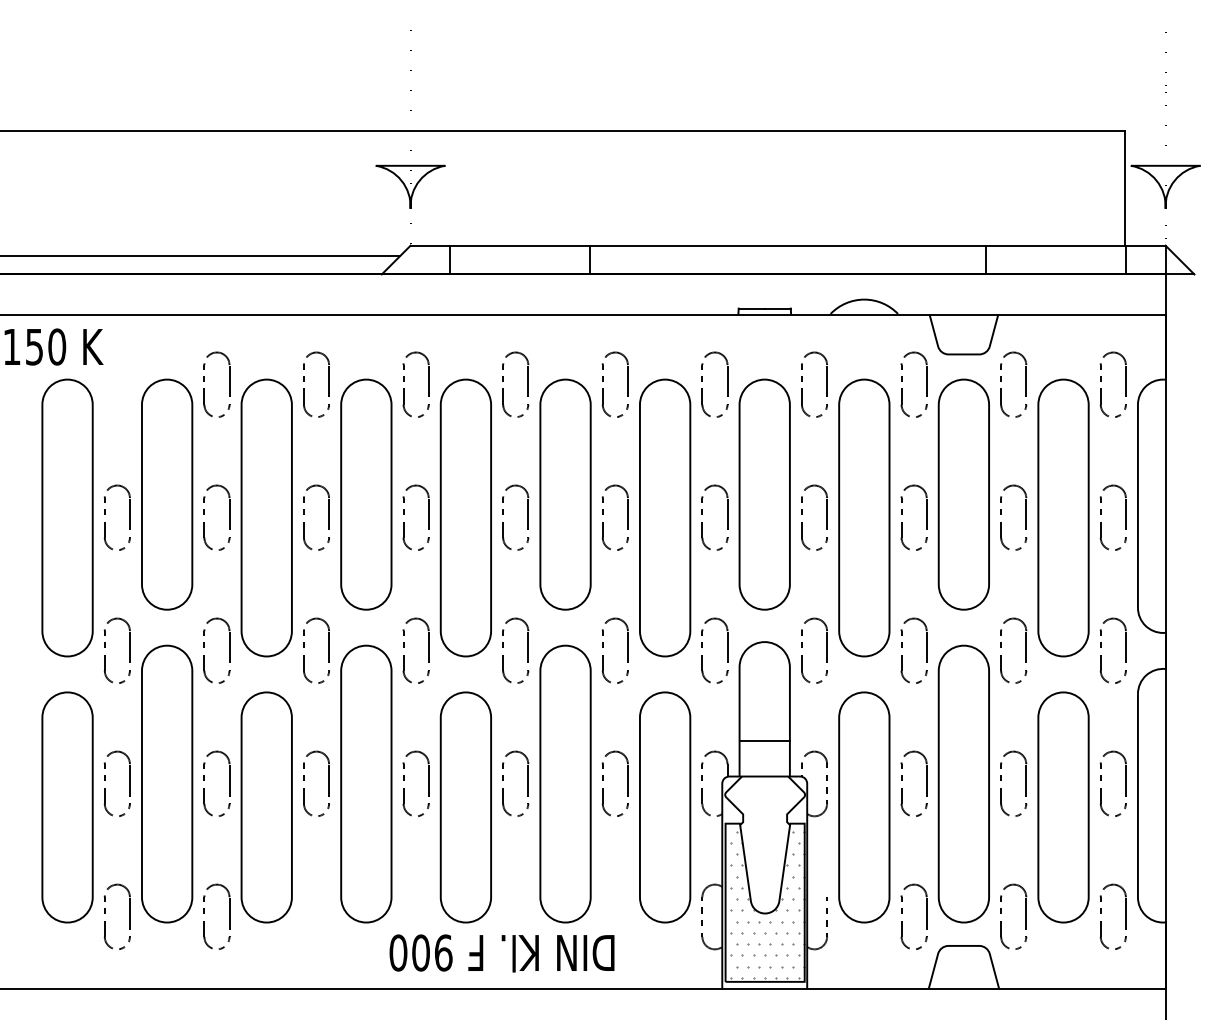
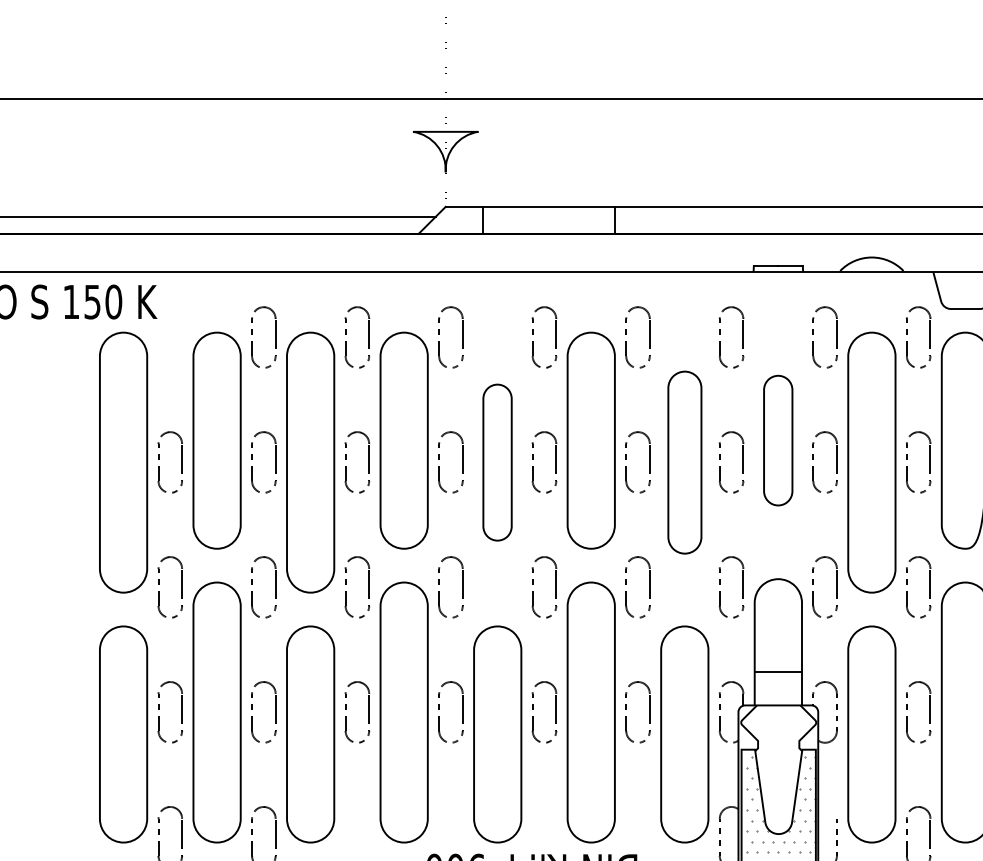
part: (764, 494) -> (778, 440), size x0.6
part: (465, 517) -> (497, 462), size x0.6
part: (665, 517) -> (685, 462), size x0.7

